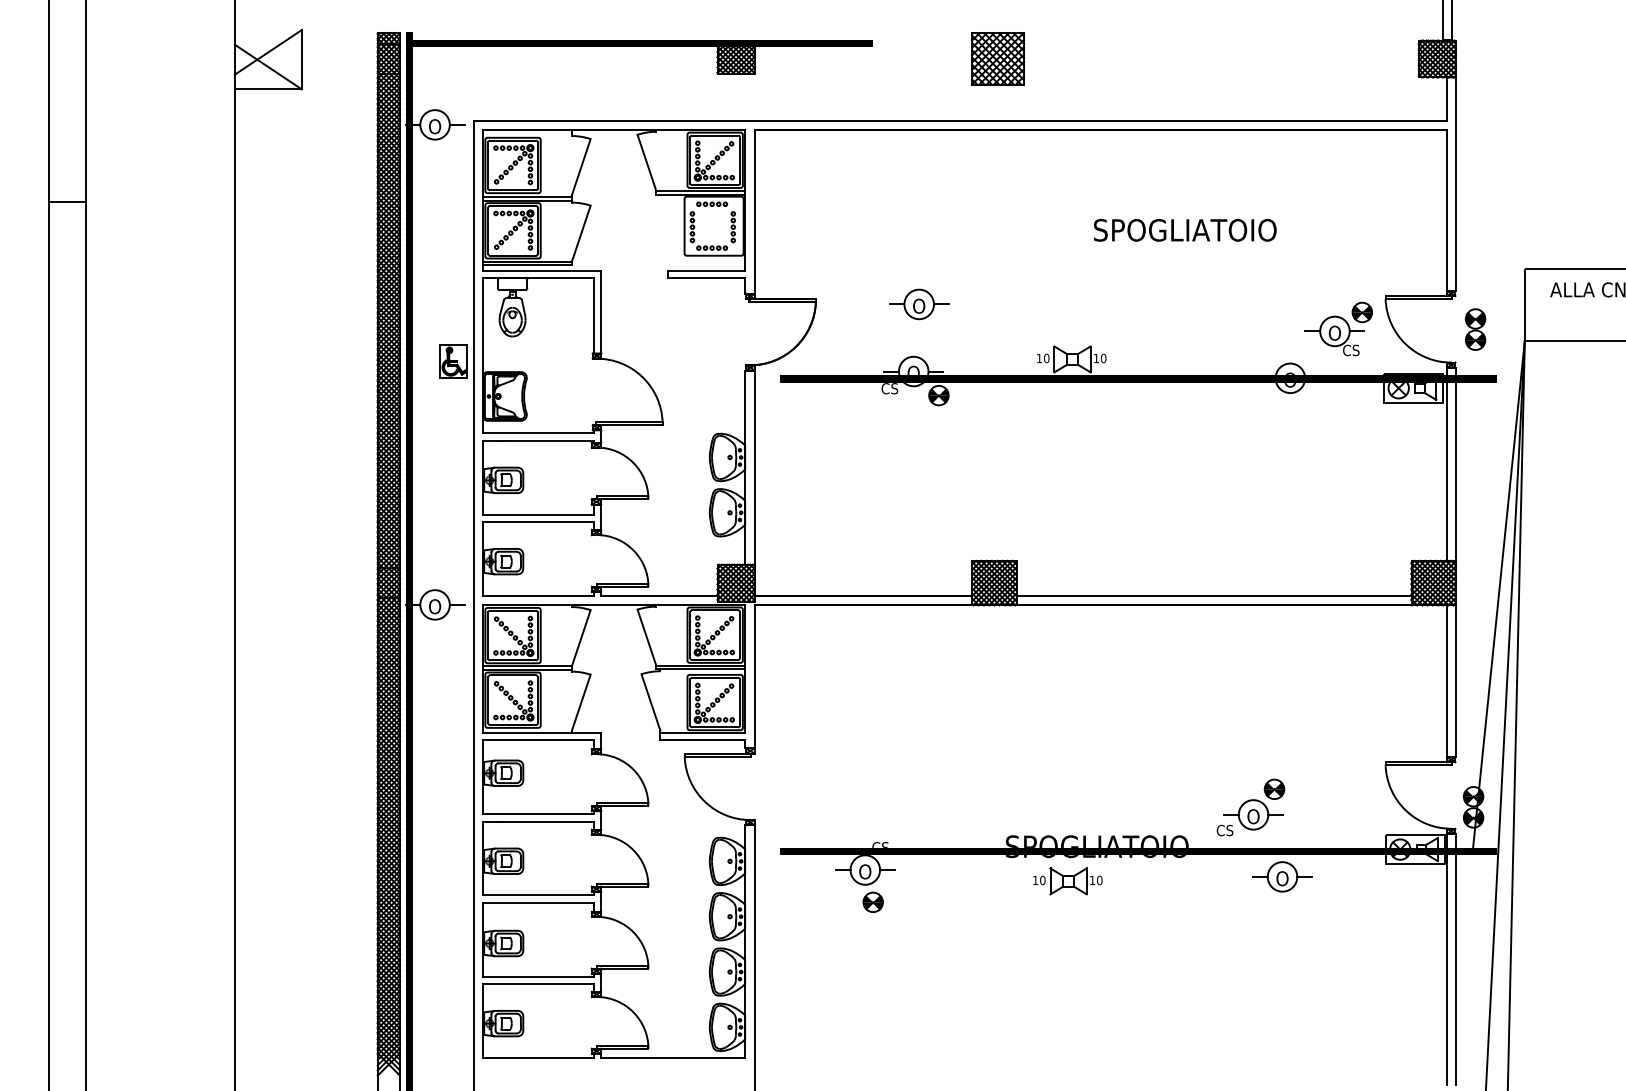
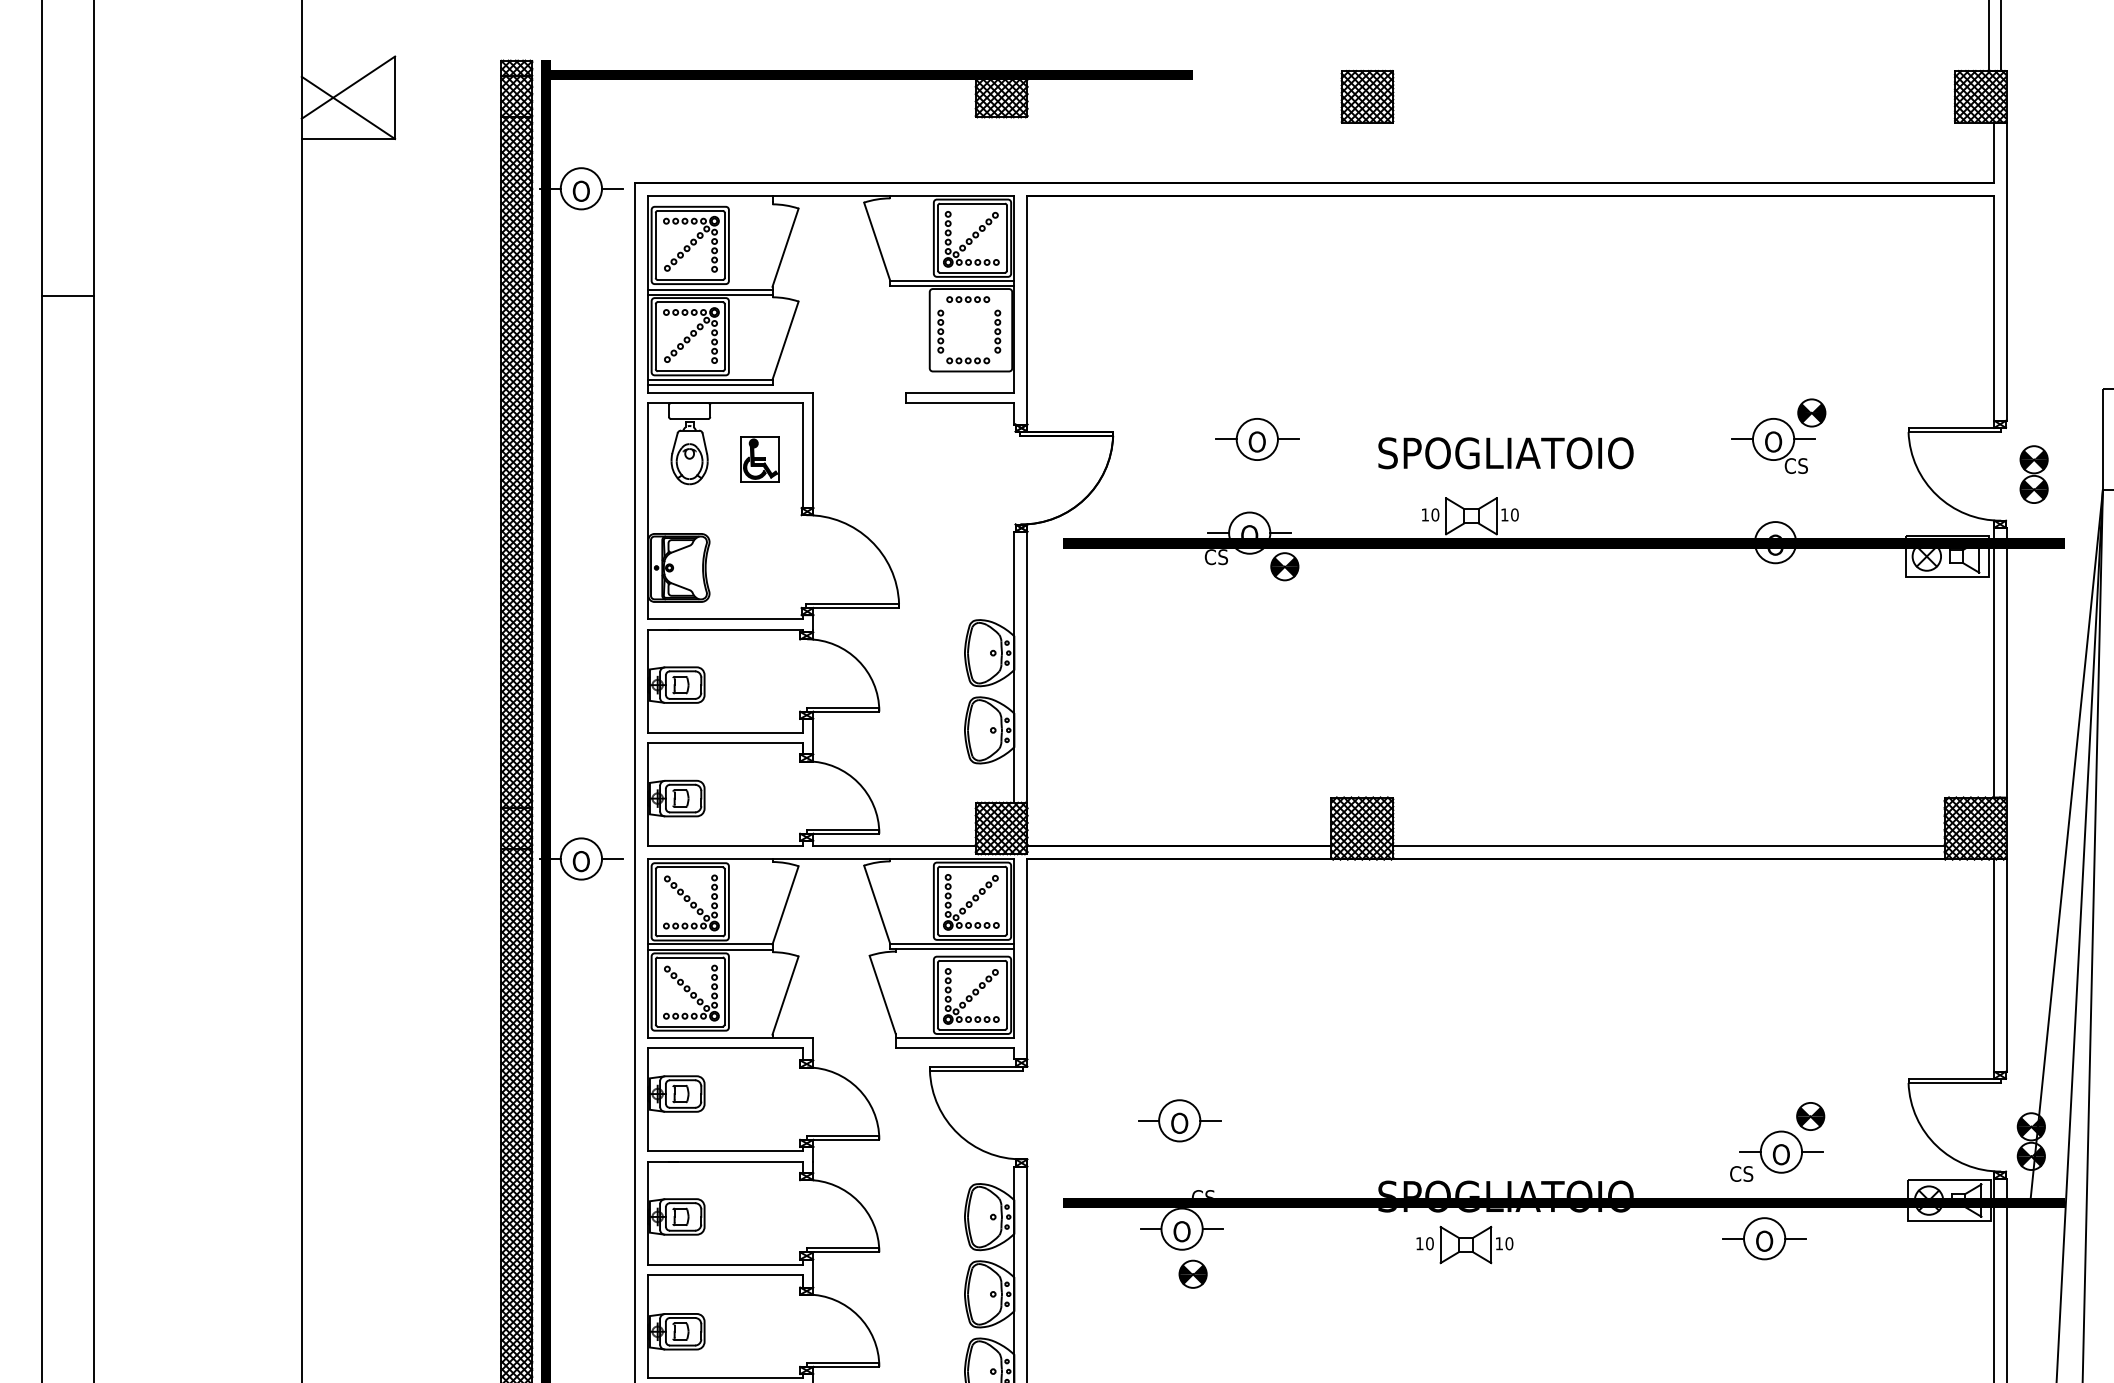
part: (997, 58) -> (1366, 96), size x0.71
text: (1185, 230) -> (1506, 453), moved
part: (1338, 328) -> (1778, 435), moved
part: (453, 361) -> (759, 459), moved
part: (863, 792) -> (1179, 1120), added
part: (1250, 807) -> (1777, 1141), moved

